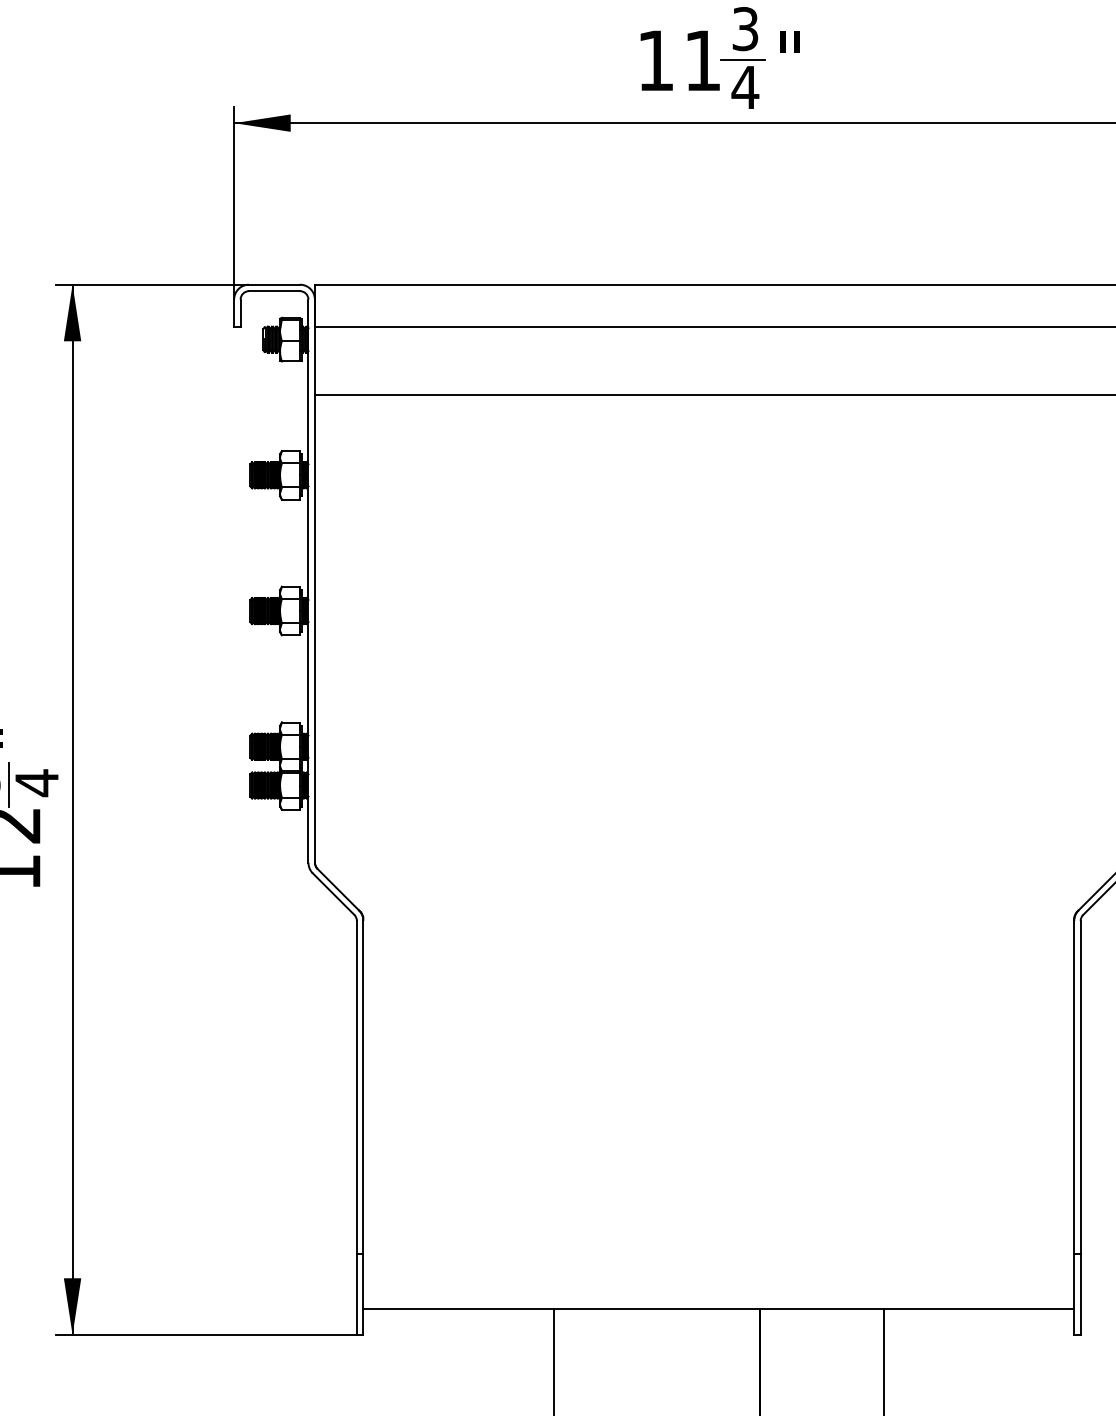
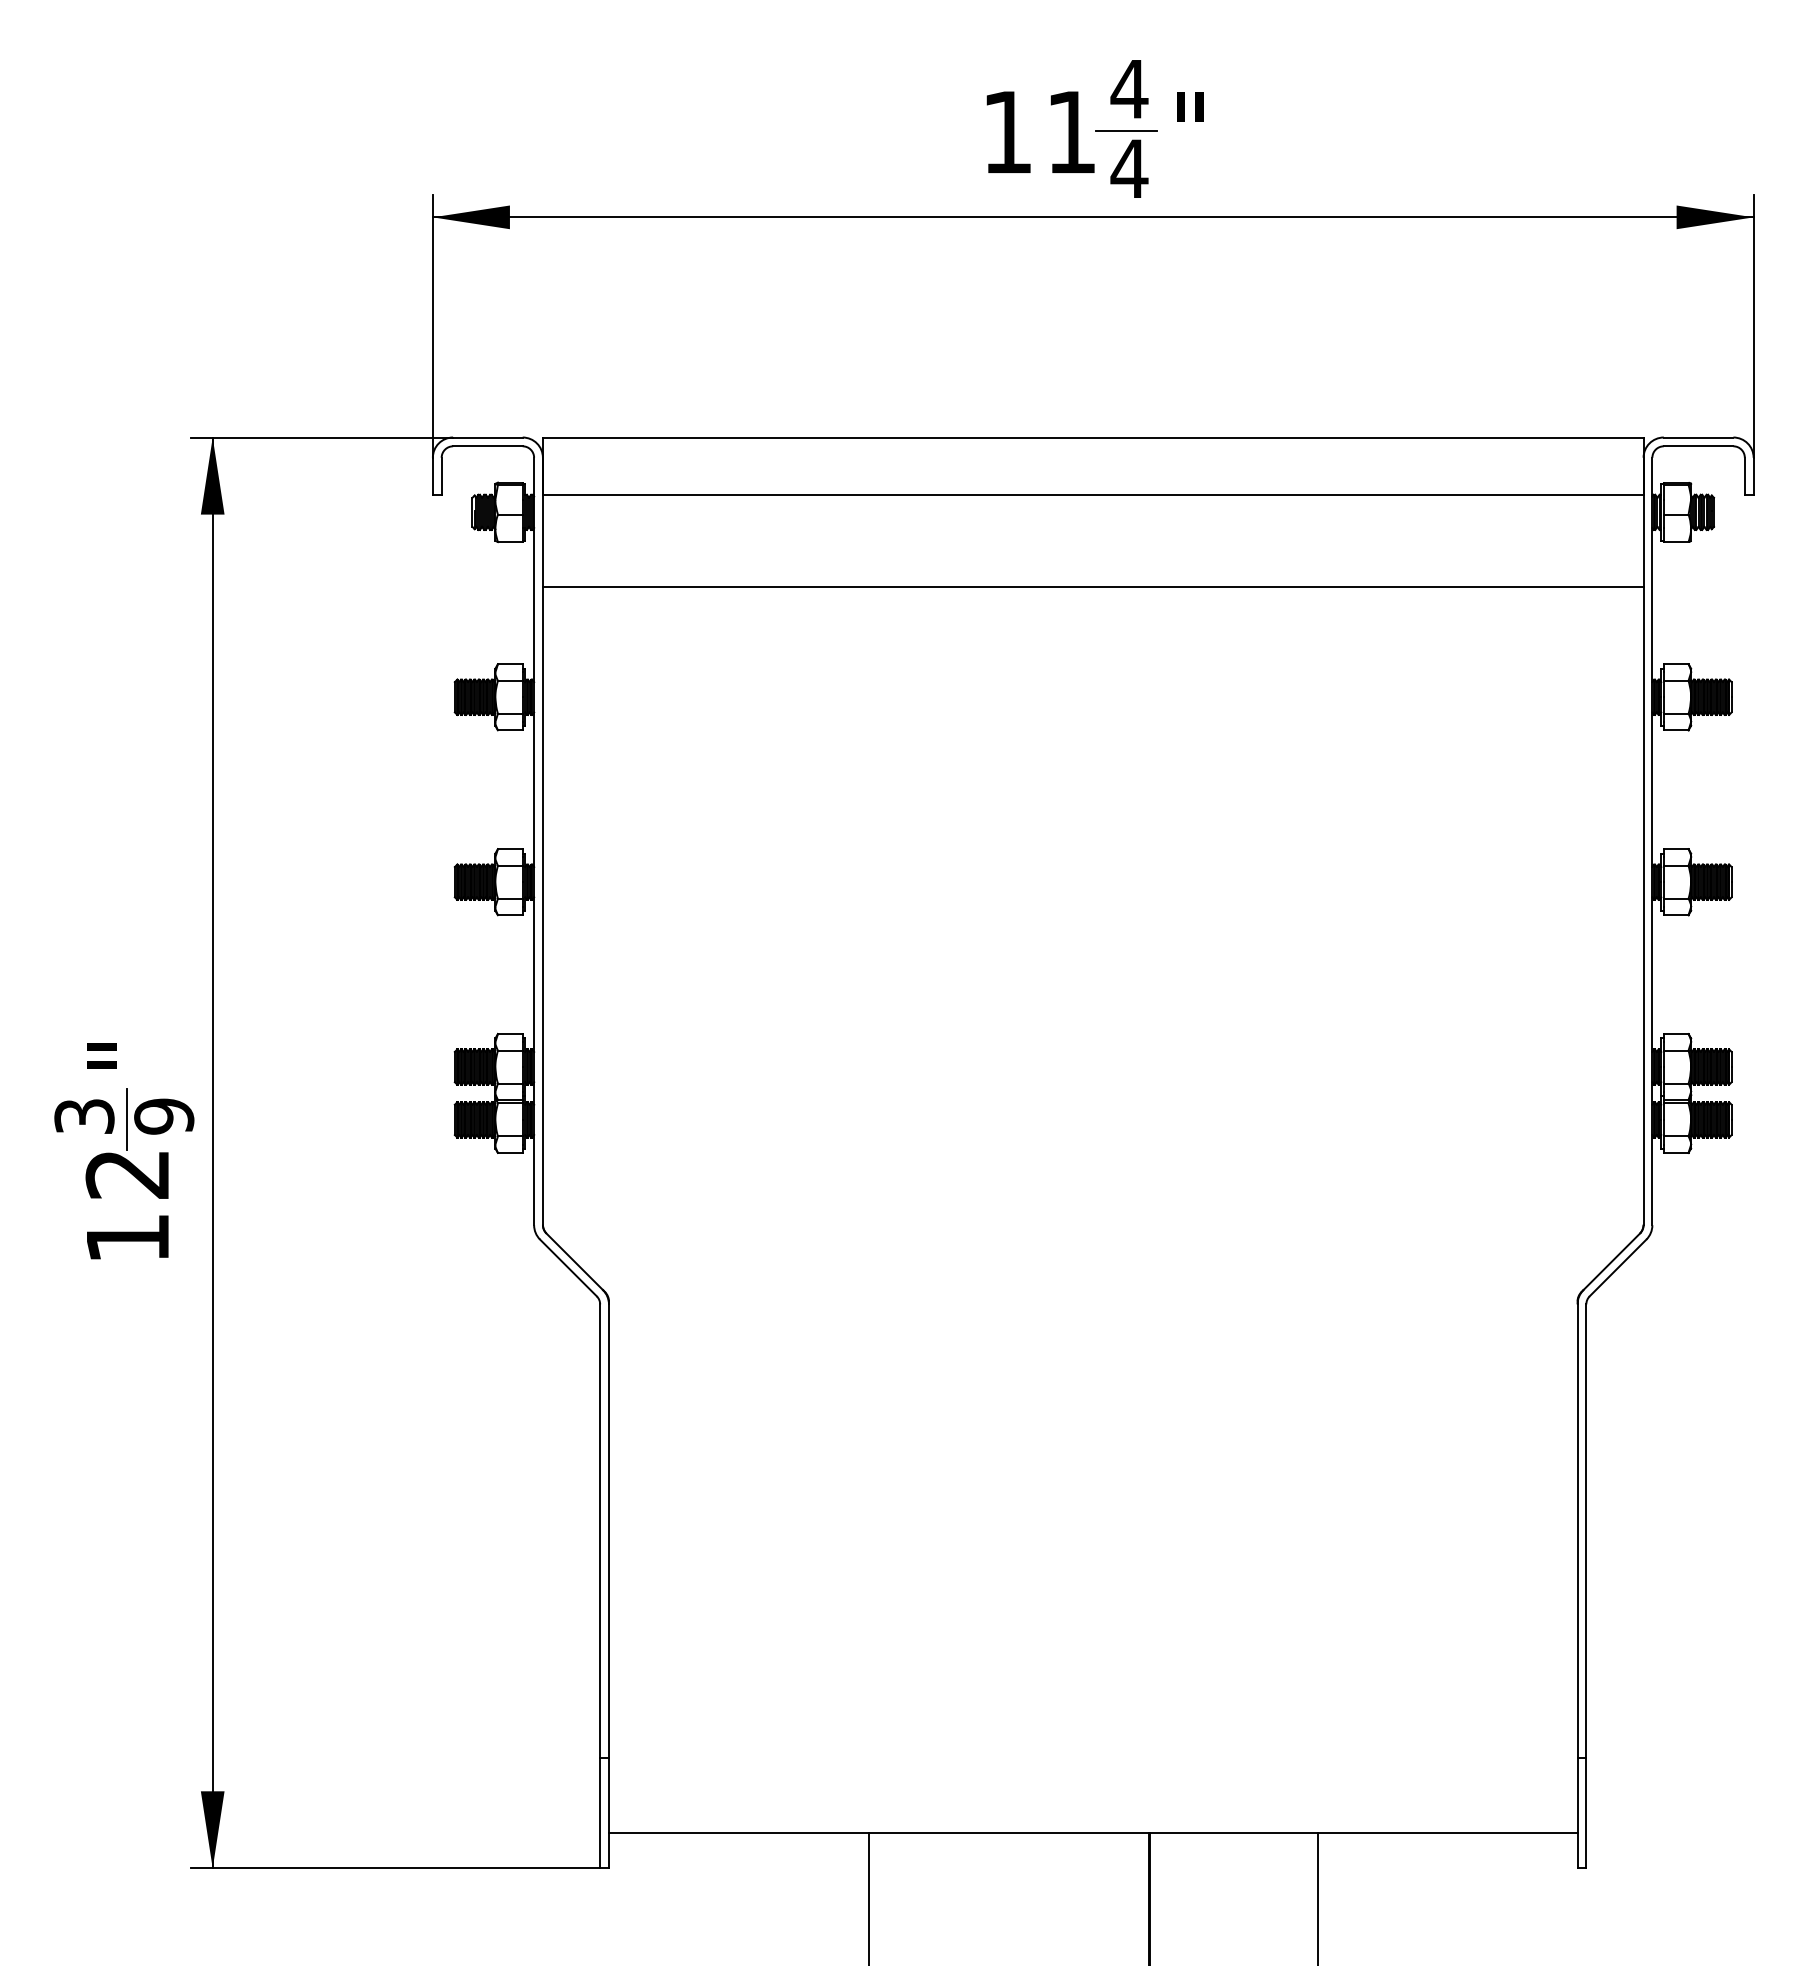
text: (745, 29) -> (1129, 89), 3 -> 4
text: (37, 783) -> (164, 1116), 4 -> 9

